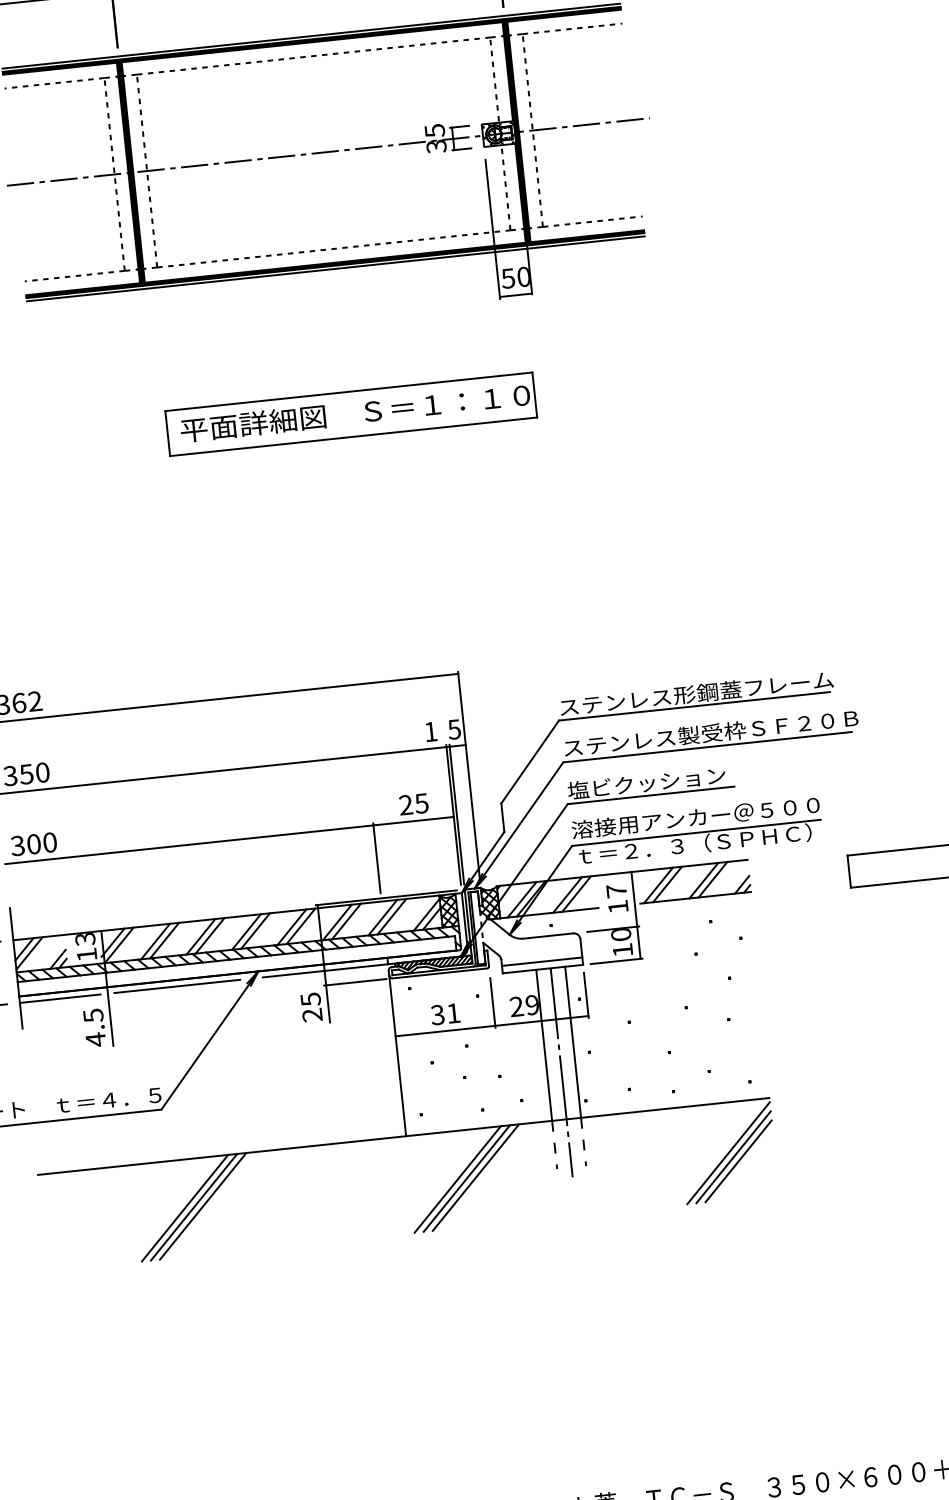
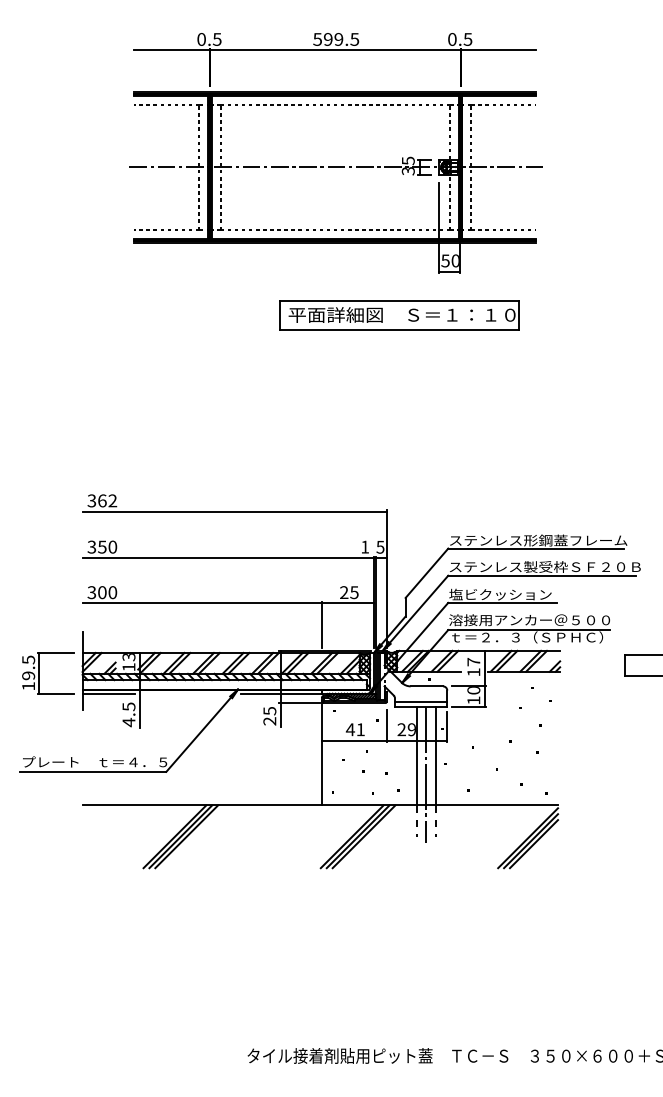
part: (351, 414) -> (399, 315), moved
line: (176, 986) -> (184, 693), removed
text: (436, 1014) -> (349, 729), 31 -> 41

